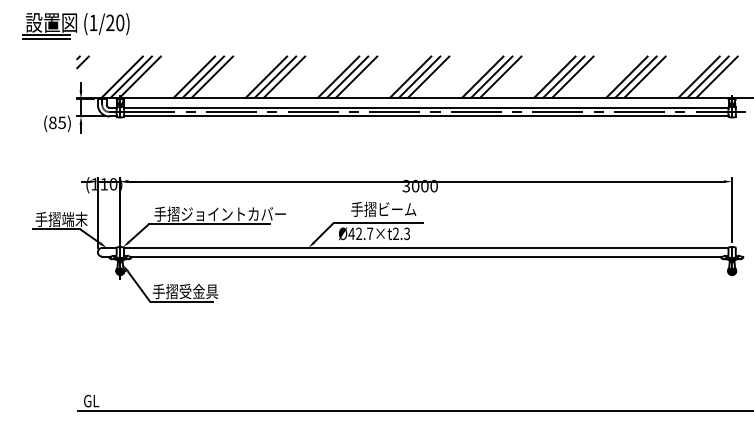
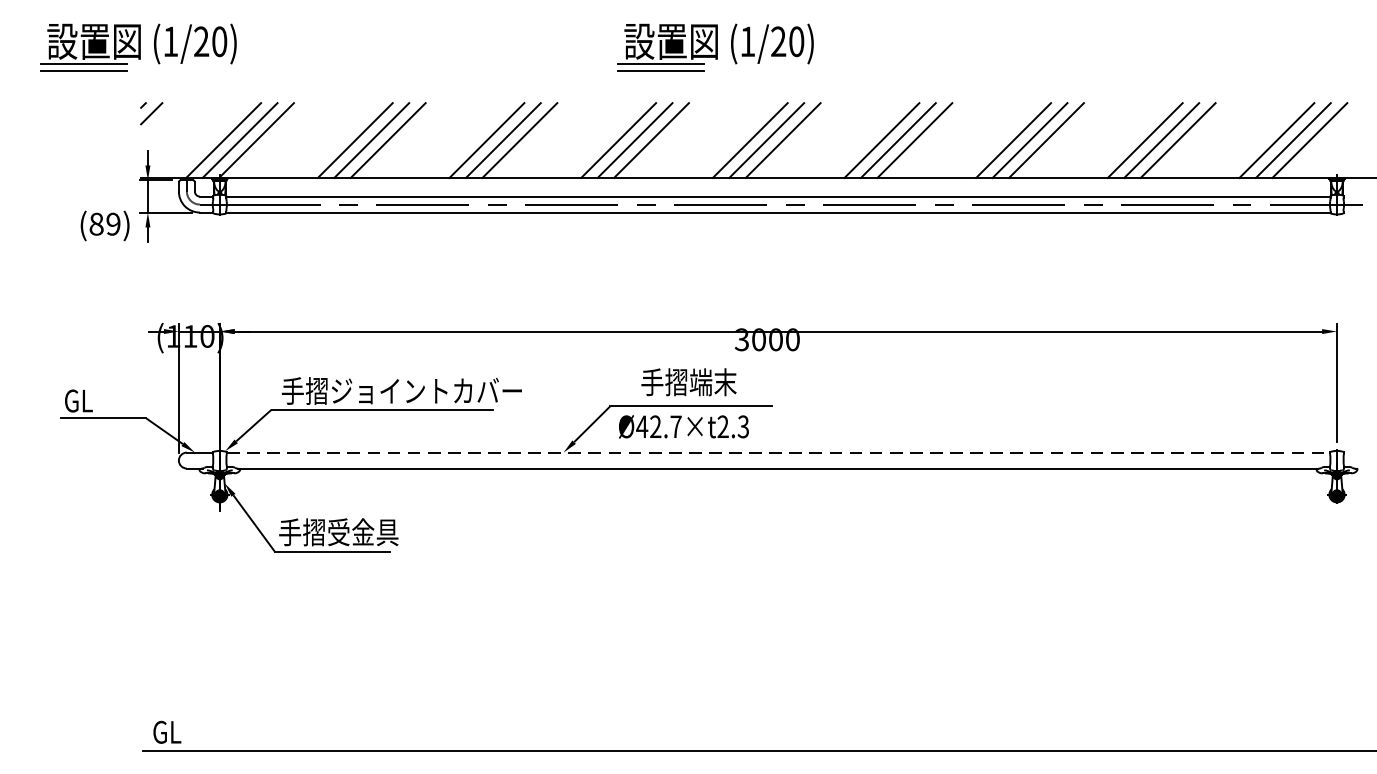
part: (391, 26) -> (714, 48), added
text: (61, 122) -> (112, 223), (85) -> (89)
text: (396, 208) -> (724, 380), 手摺ビーム -> 手摺端末
text: (61, 219) -> (112, 400), 手摺端末 -> GL
line: (426, 247) -> (778, 451), solid -> dashed

